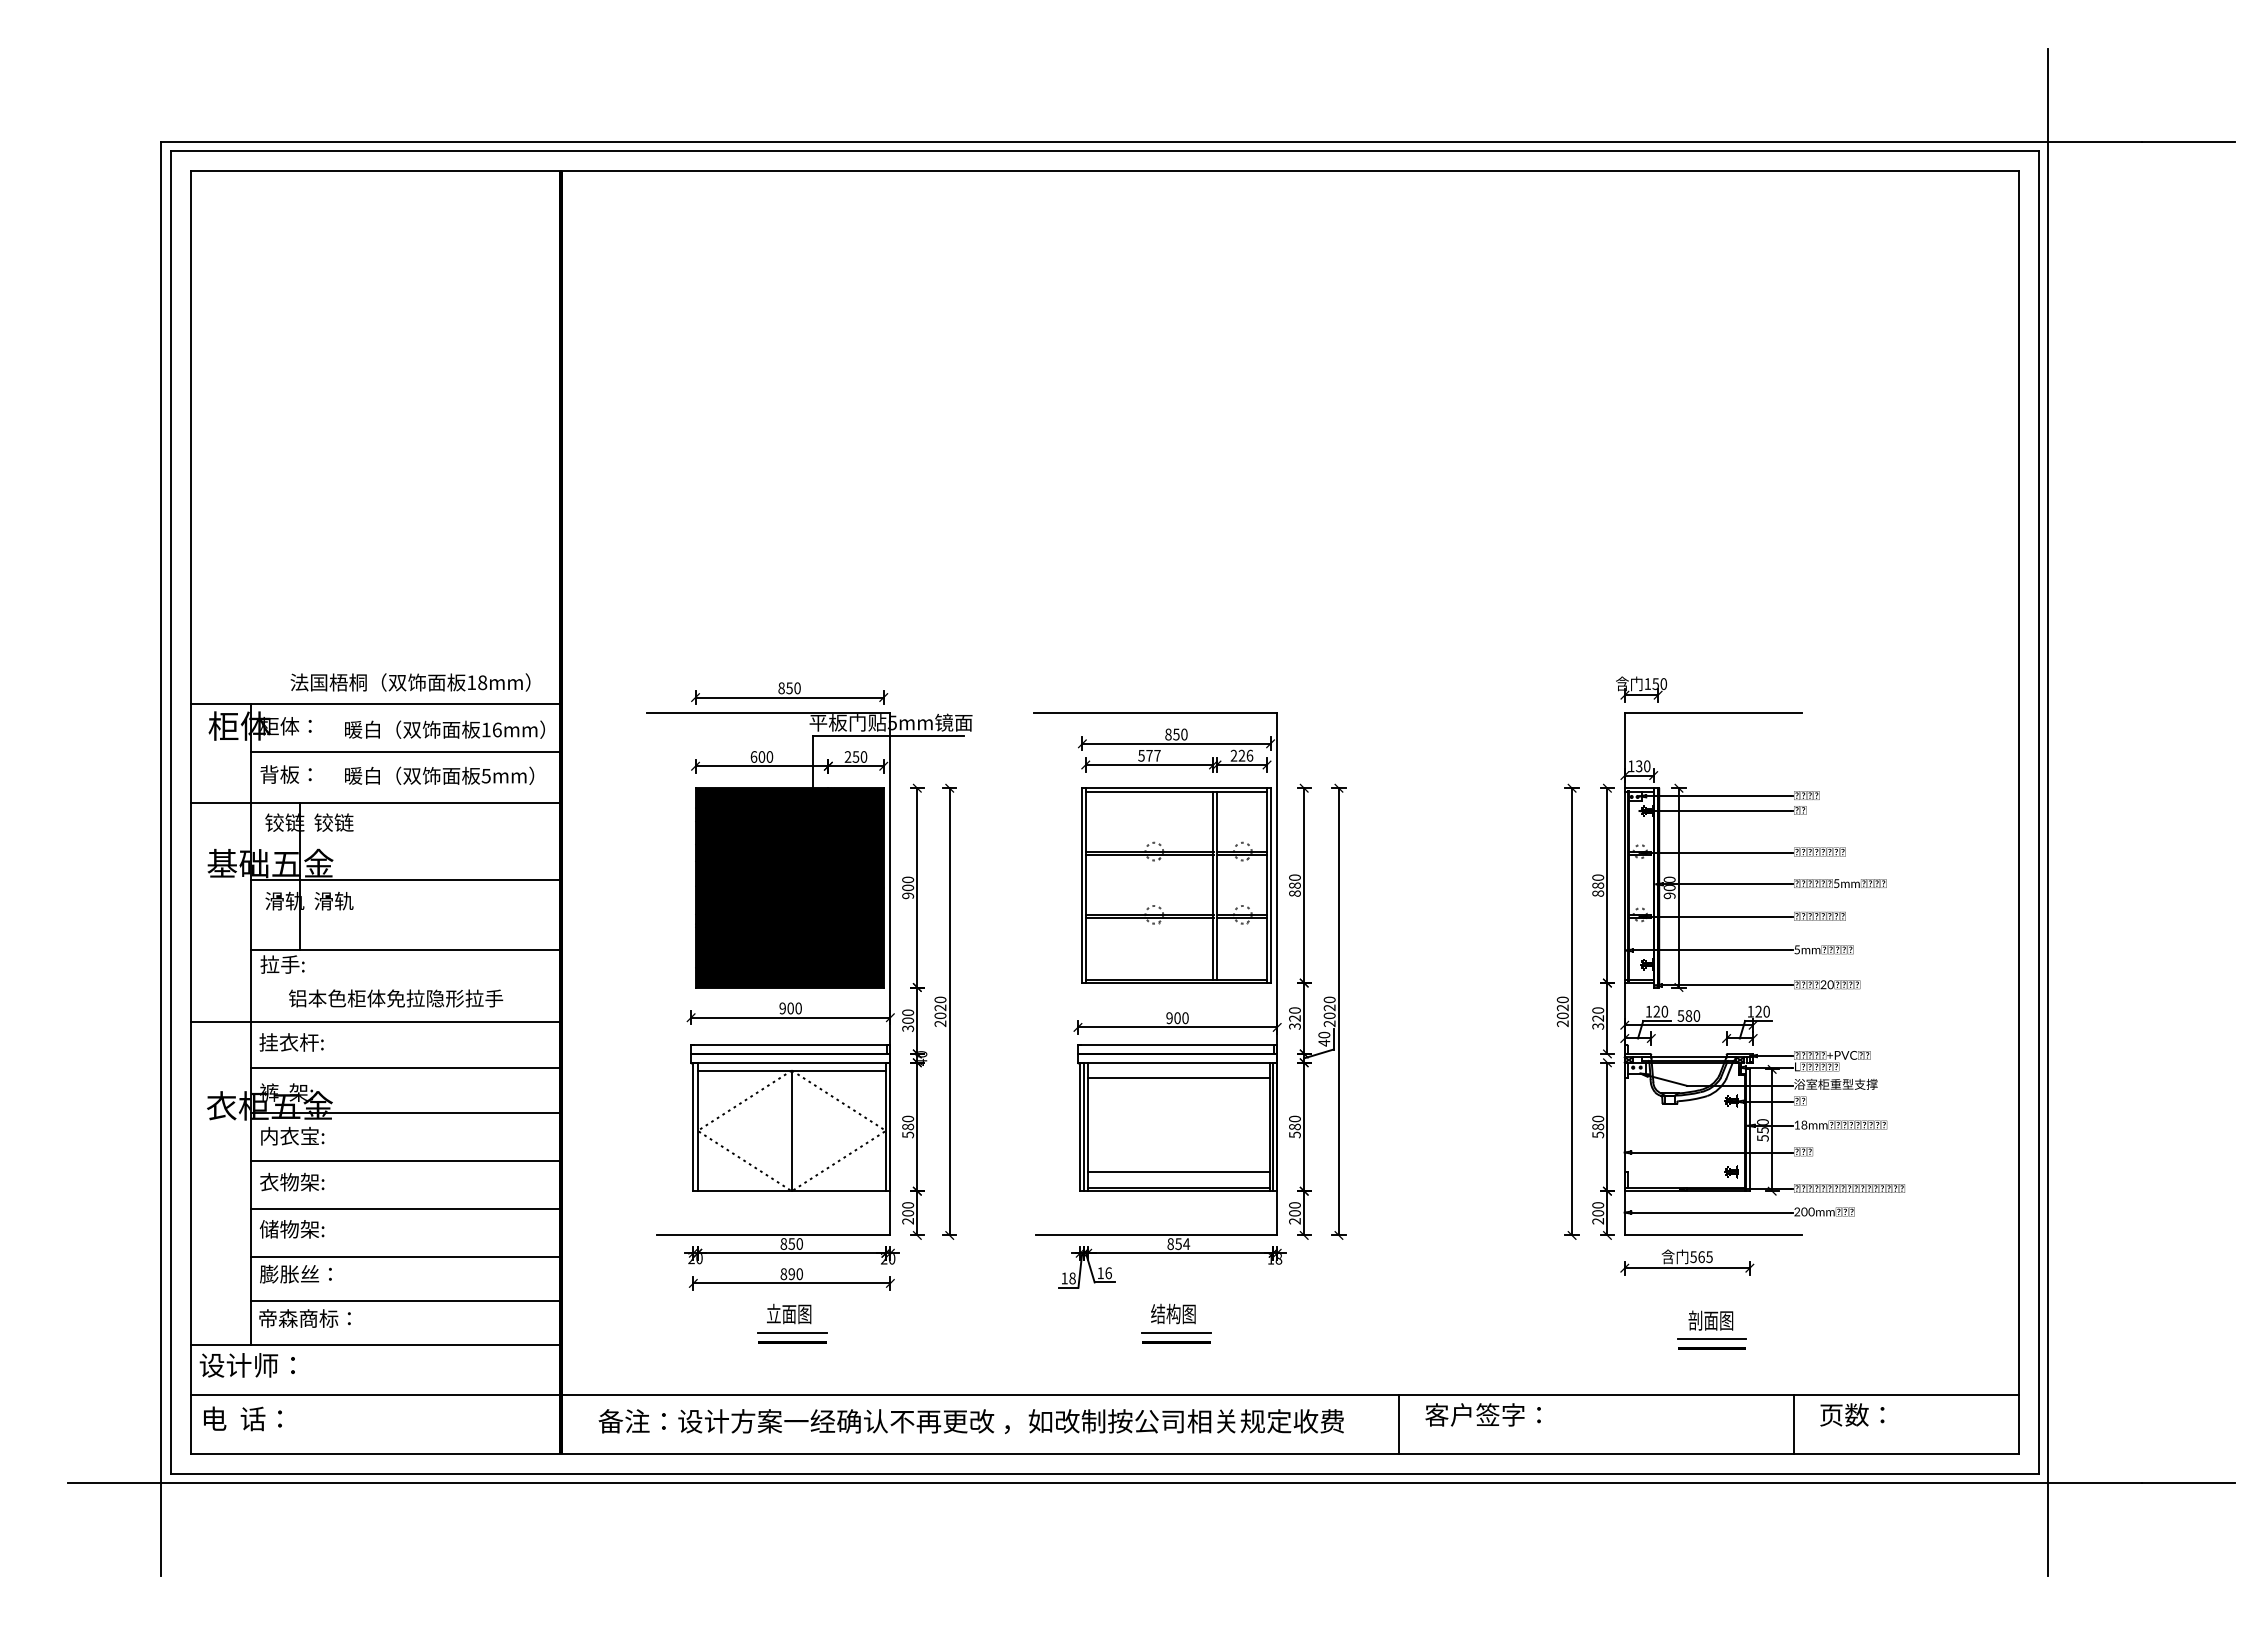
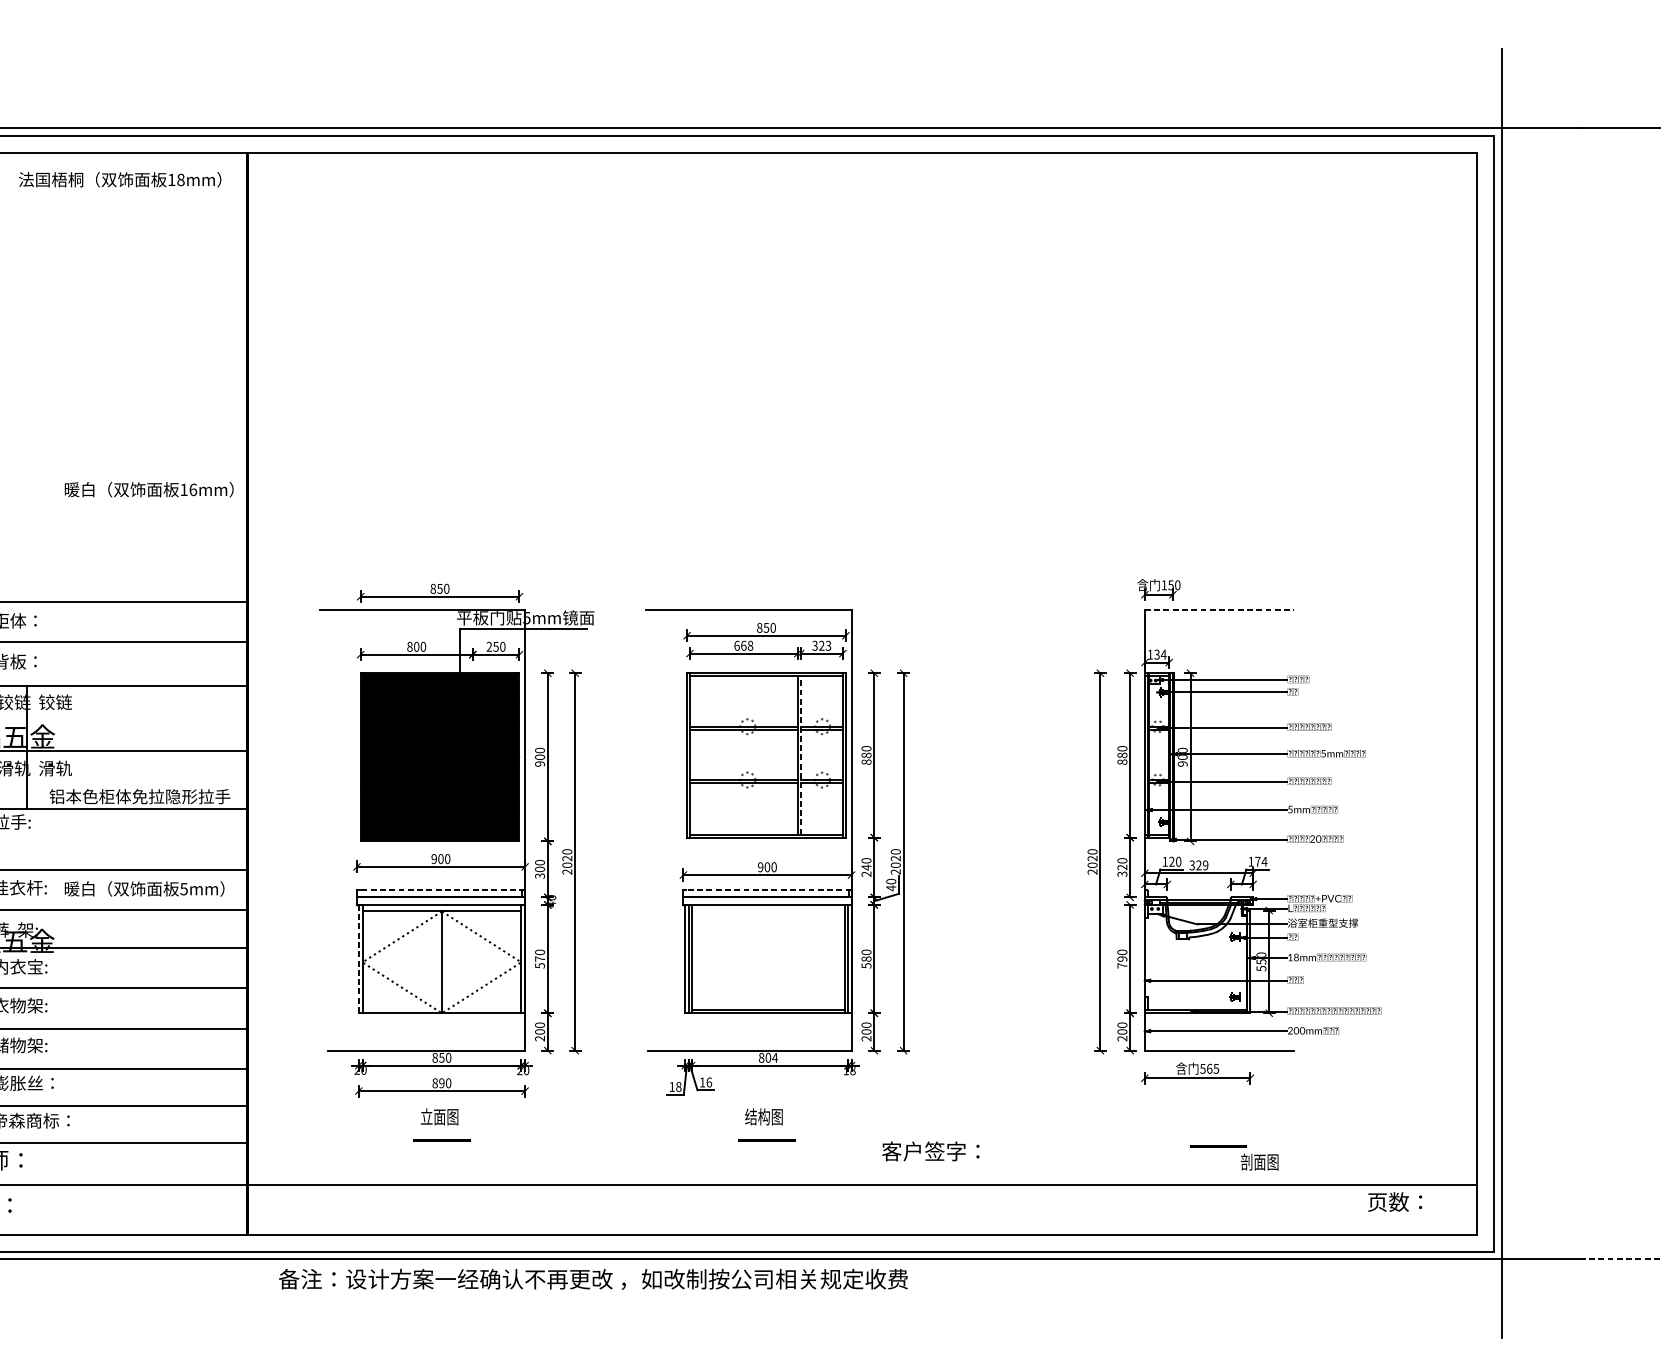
text: (410, 682) -> (120, 179), moved
line: (1713, 712) -> (1219, 609), solid -> dashed
text: (444, 729) -> (148, 489), moved
text: (1149, 755) -> (743, 645), 577 -> 668
text: (1241, 755) -> (821, 645), 226 -> 323
text: (753, 756) -> (409, 646), 600 -> 800
text: (1646, 766) -> (1163, 654), 130 -> 134
text: (439, 775) -> (144, 888), moved
line: (1217, 885) -> (801, 755), solid -> dashed
text: (396, 998) -> (140, 796), moved
text: (1762, 1011) -> (1261, 861), 120 -> 174
text: (1689, 1015) -> (1199, 865), 580 -> 329
text: (1294, 1022) -> (866, 870), 320 -> 240
line: (790, 1045) -> (440, 890), solid -> dashed
line: (1177, 1045) -> (767, 890), solid -> dashed
line: (1178, 1078) -> (768, 918), removed
text: (908, 1126) -> (540, 958), 580 -> 570
line: (693, 1127) -> (358, 959), solid -> dashed
text: (1598, 1130) -> (1122, 962), 580 -> 790
line: (1178, 1172) -> (768, 997), removed
text: (1178, 1243) -> (768, 1057), 854 -> 804
text: (1710, 1320) -> (1259, 1162), moved
line: (791, 1332) -> (441, 1132), removed
line: (1176, 1332) -> (766, 1132), removed
line: (1711, 1339) -> (1218, 1138), removed
text: (1482, 1414) -> (930, 1151), moved
text: (1852, 1414) -> (1395, 1201), moved
text: (970, 1421) -> (592, 1279), moved
line: (1399, 1423) -> (954, 1209), removed
line: (1793, 1423) -> (1287, 1209), removed
line: (2188, 1482) -> (1620, 1259), solid -> dashed

